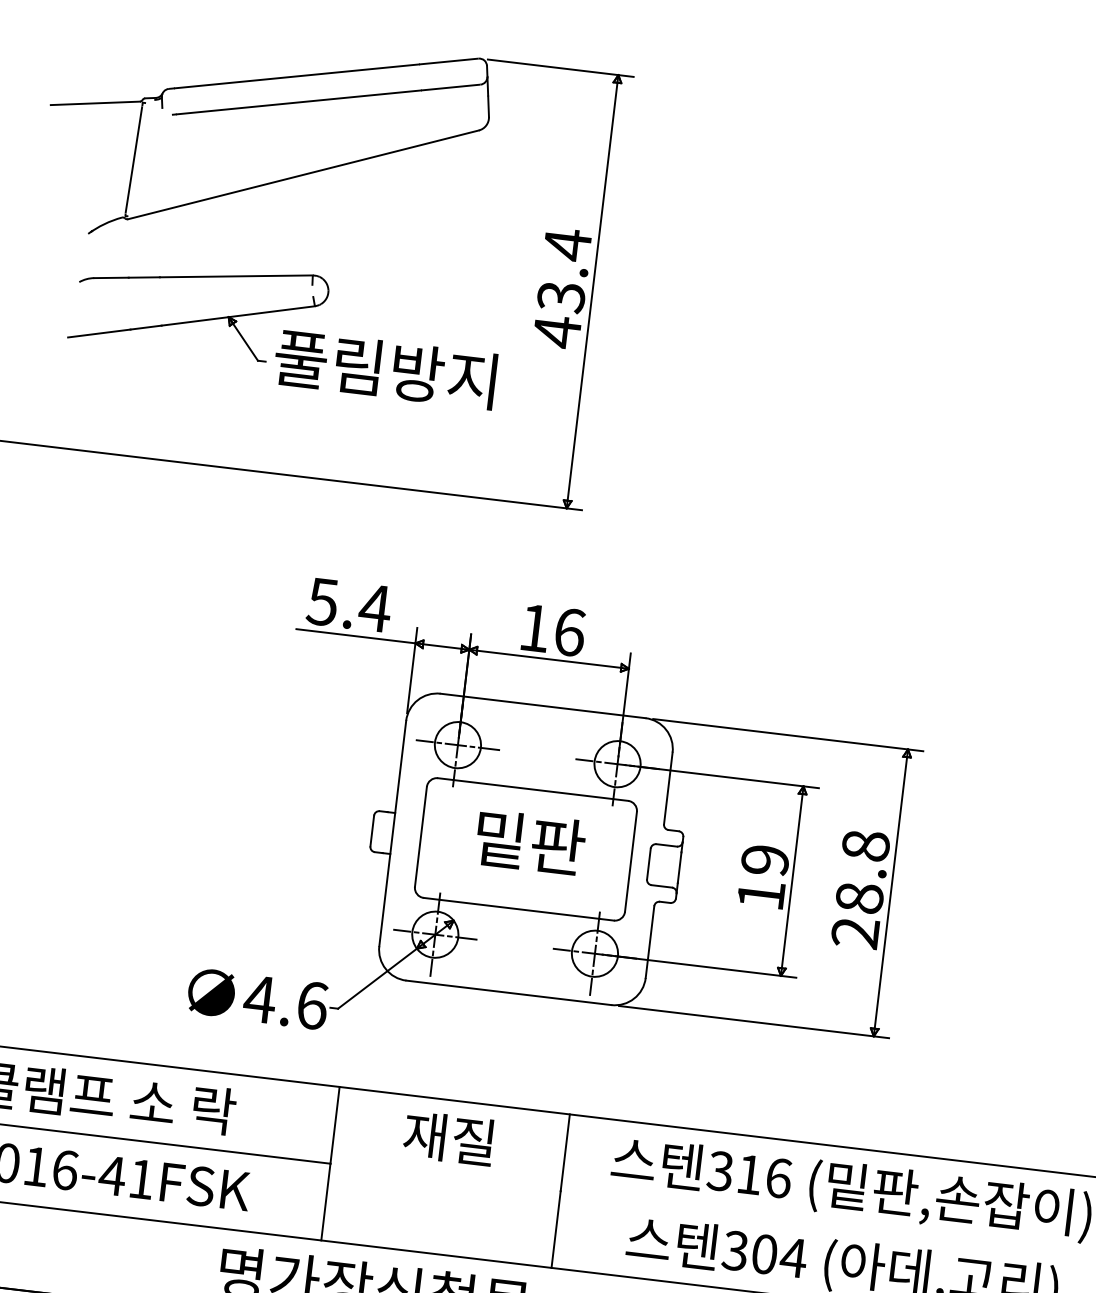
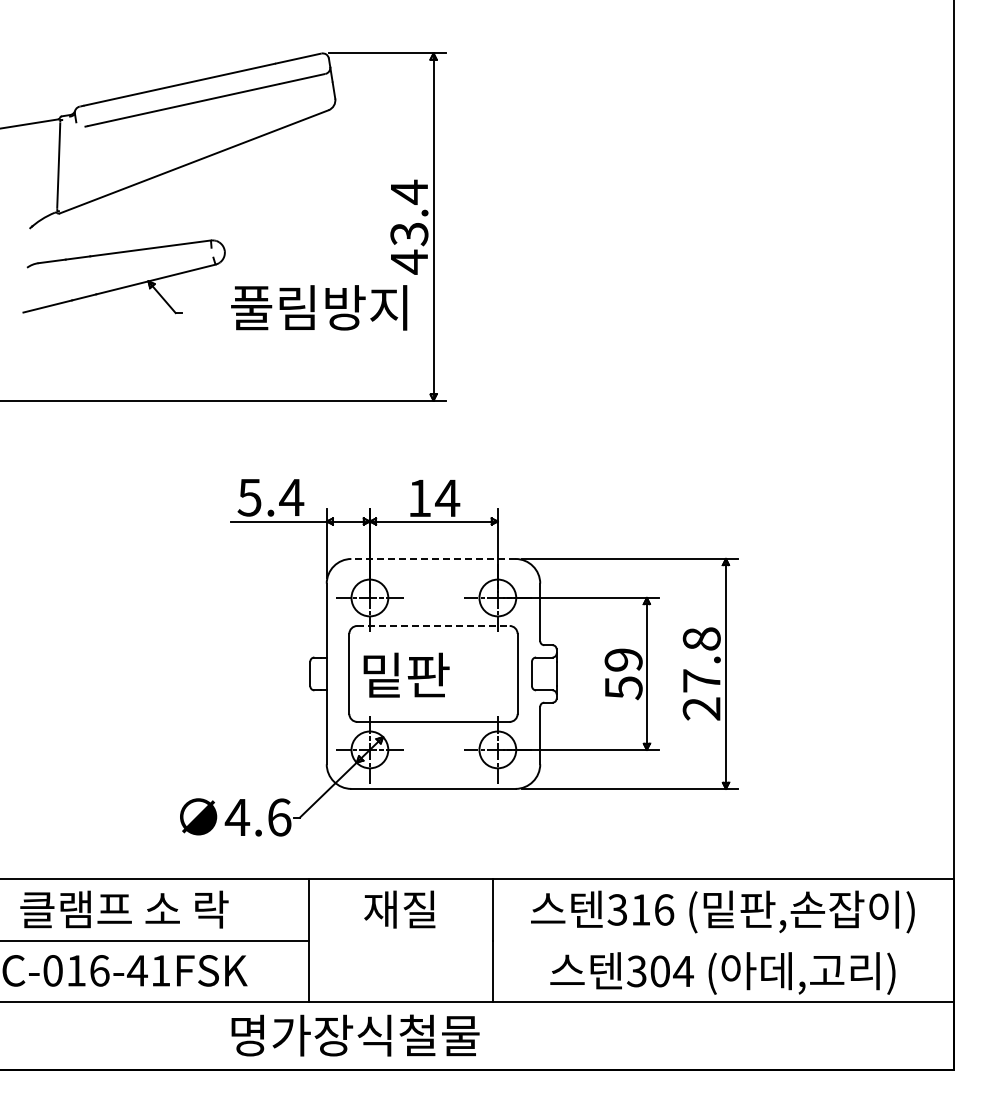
text: (385, 368) -> (319, 307), moved
text: (569, 632) -> (447, 498), 16 -> 14
line: (541, 705) -> (432, 558), solid -> dashed
line: (533, 788) -> (433, 625), solid -> dashed
text: (530, 841) -> (406, 674), moved
text: (760, 895) -> (623, 688), 19 -> 59
text: (859, 897) -> (701, 680), 28.8 -> 27.8

